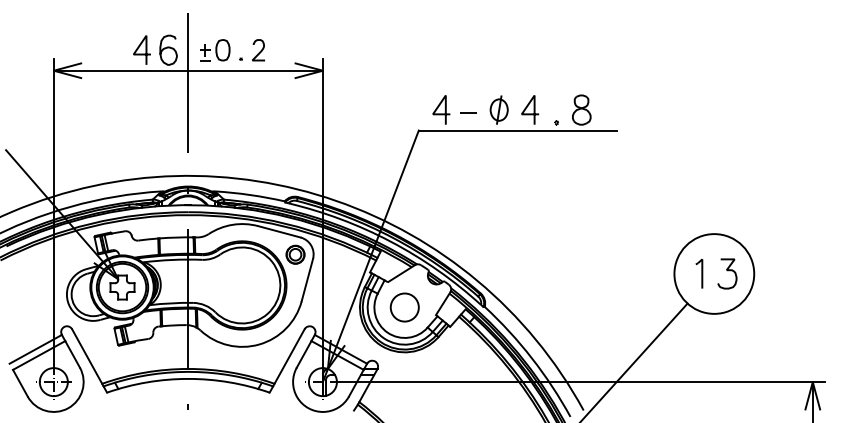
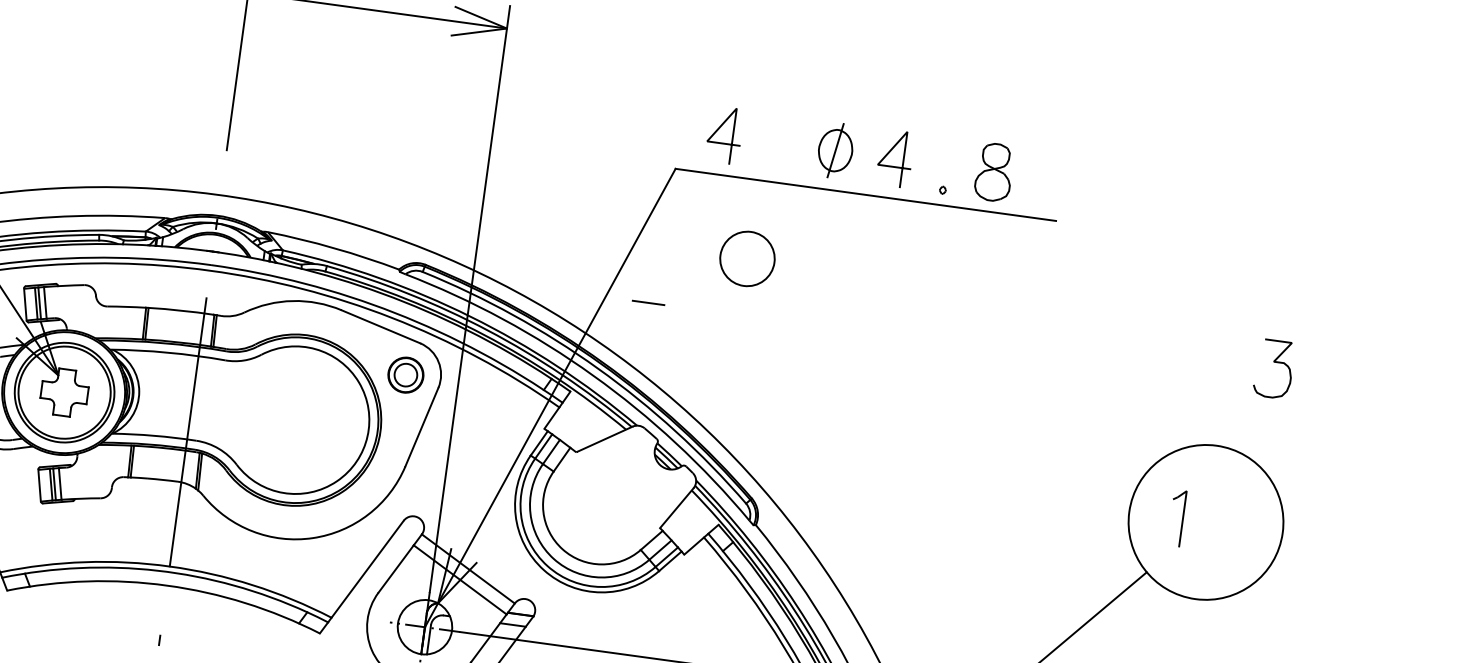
line: (468, 112) -> (648, 302), moved
curve: (727, 271) -> (1275, 364), moved
circle: (404, 307) -> (746, 258), moved

